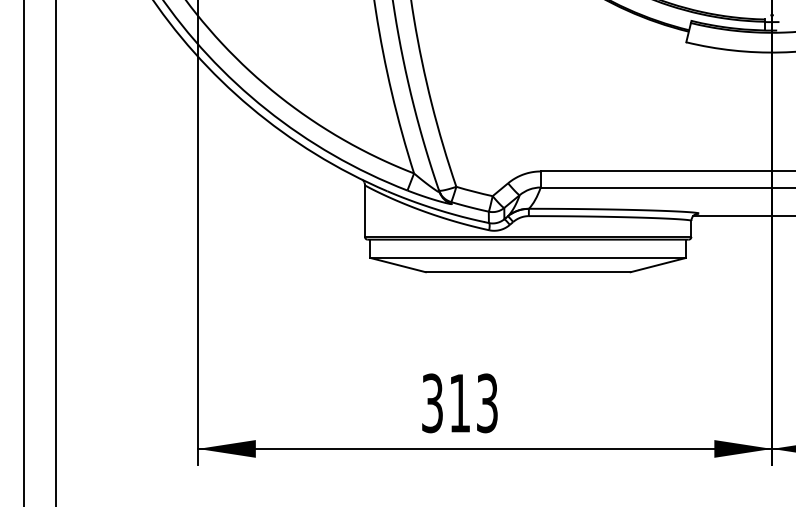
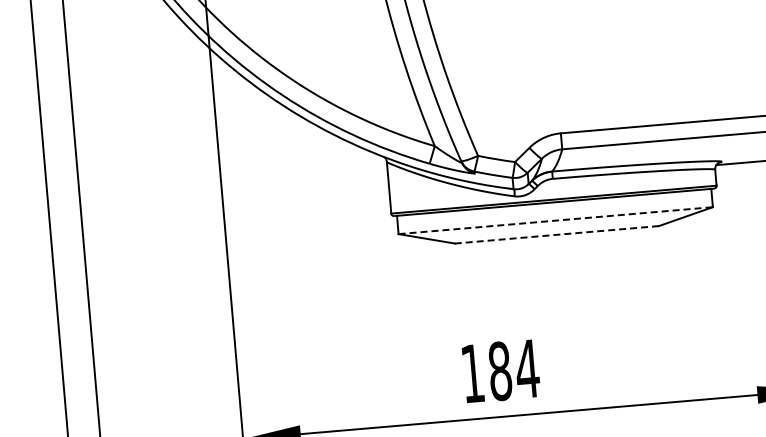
line: (528, 257) -> (555, 220), solid -> dashed
line: (527, 272) -> (556, 235), solid -> dashed
text: (460, 403) -> (500, 371), 313 -> 184

